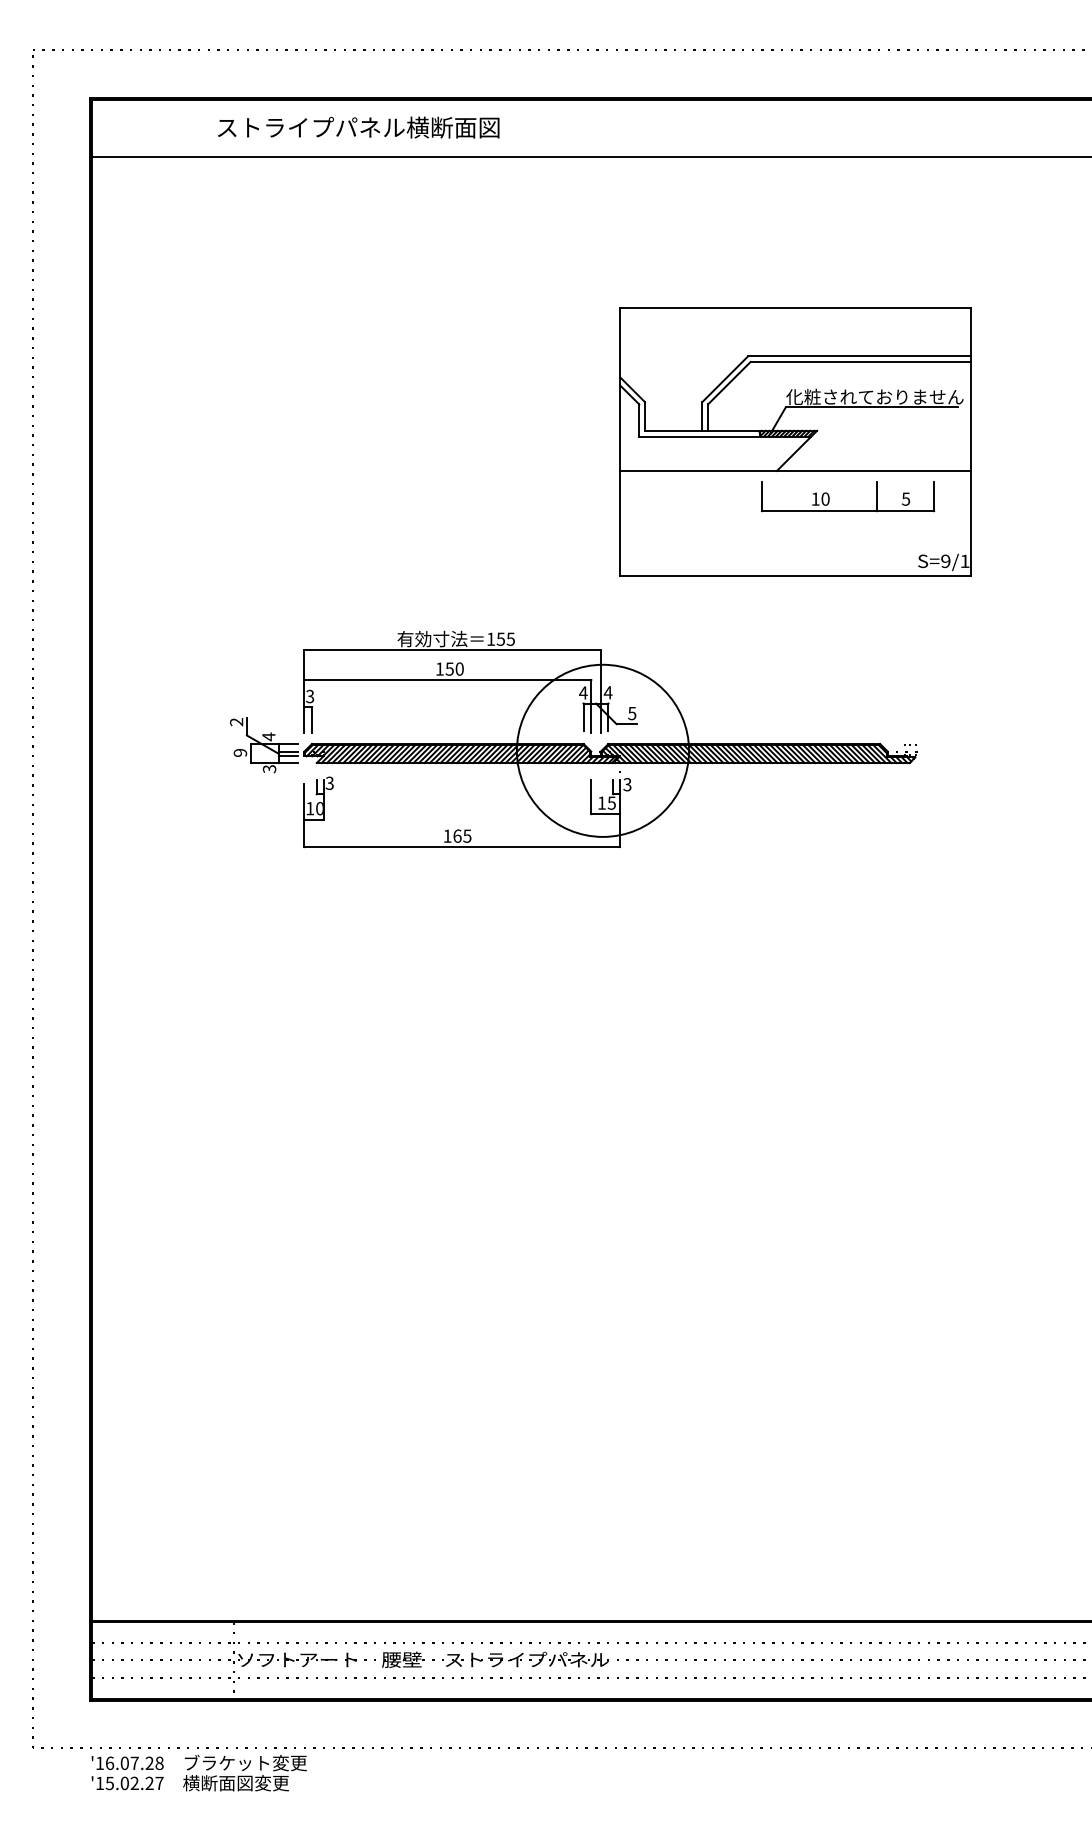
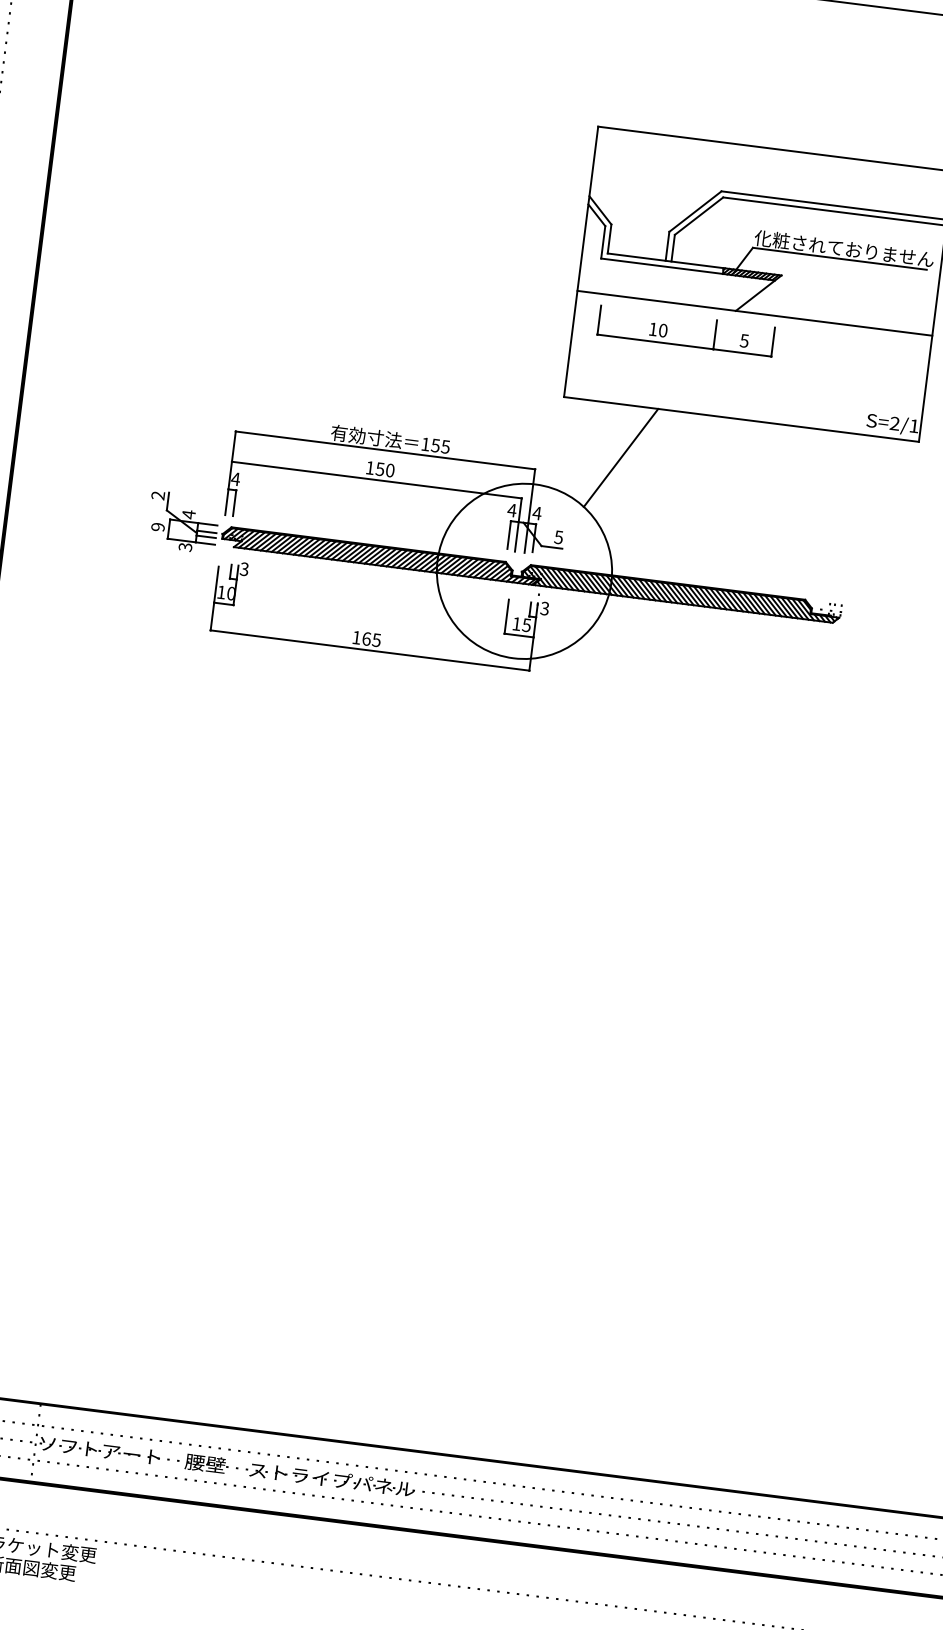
part: (848, 510) -> (684, 345), moved
text: (945, 561) -> (894, 423), S=9/1 -> S=2/1
line: (682, 628) -> (620, 457), added
text: (309, 696) -> (235, 479), 3 -> 4

